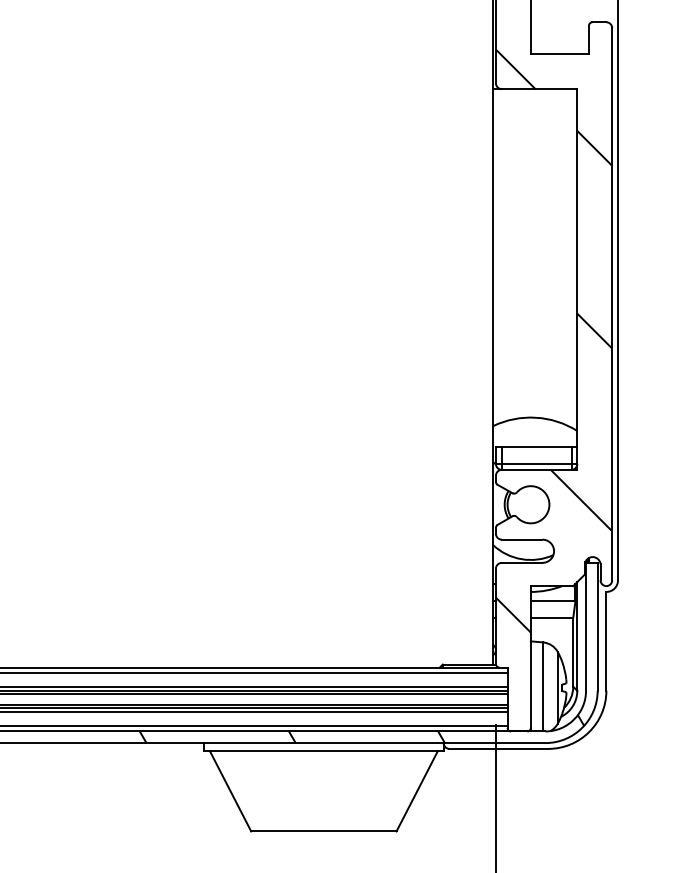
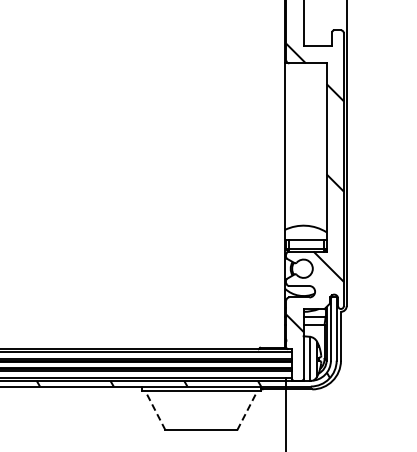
line: (231, 789) -> (155, 409), solid -> dashed
line: (417, 789) -> (247, 409), solid -> dashed

